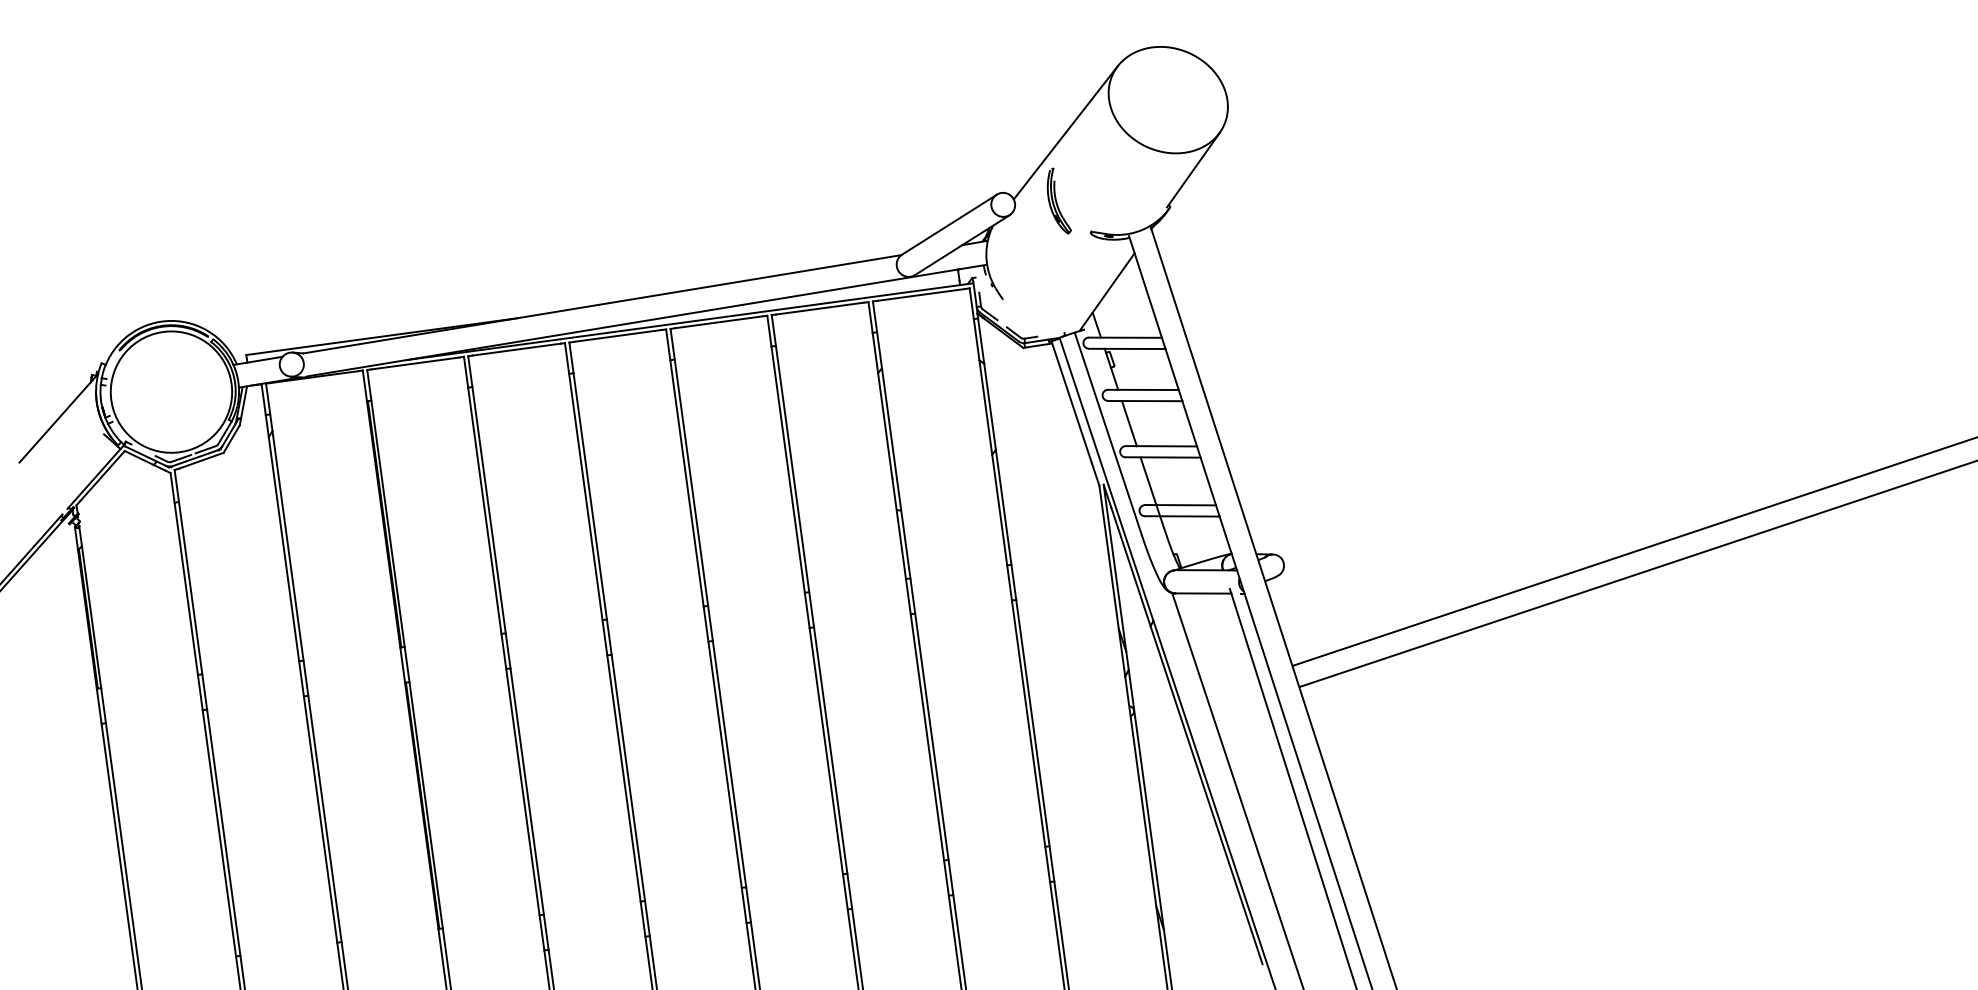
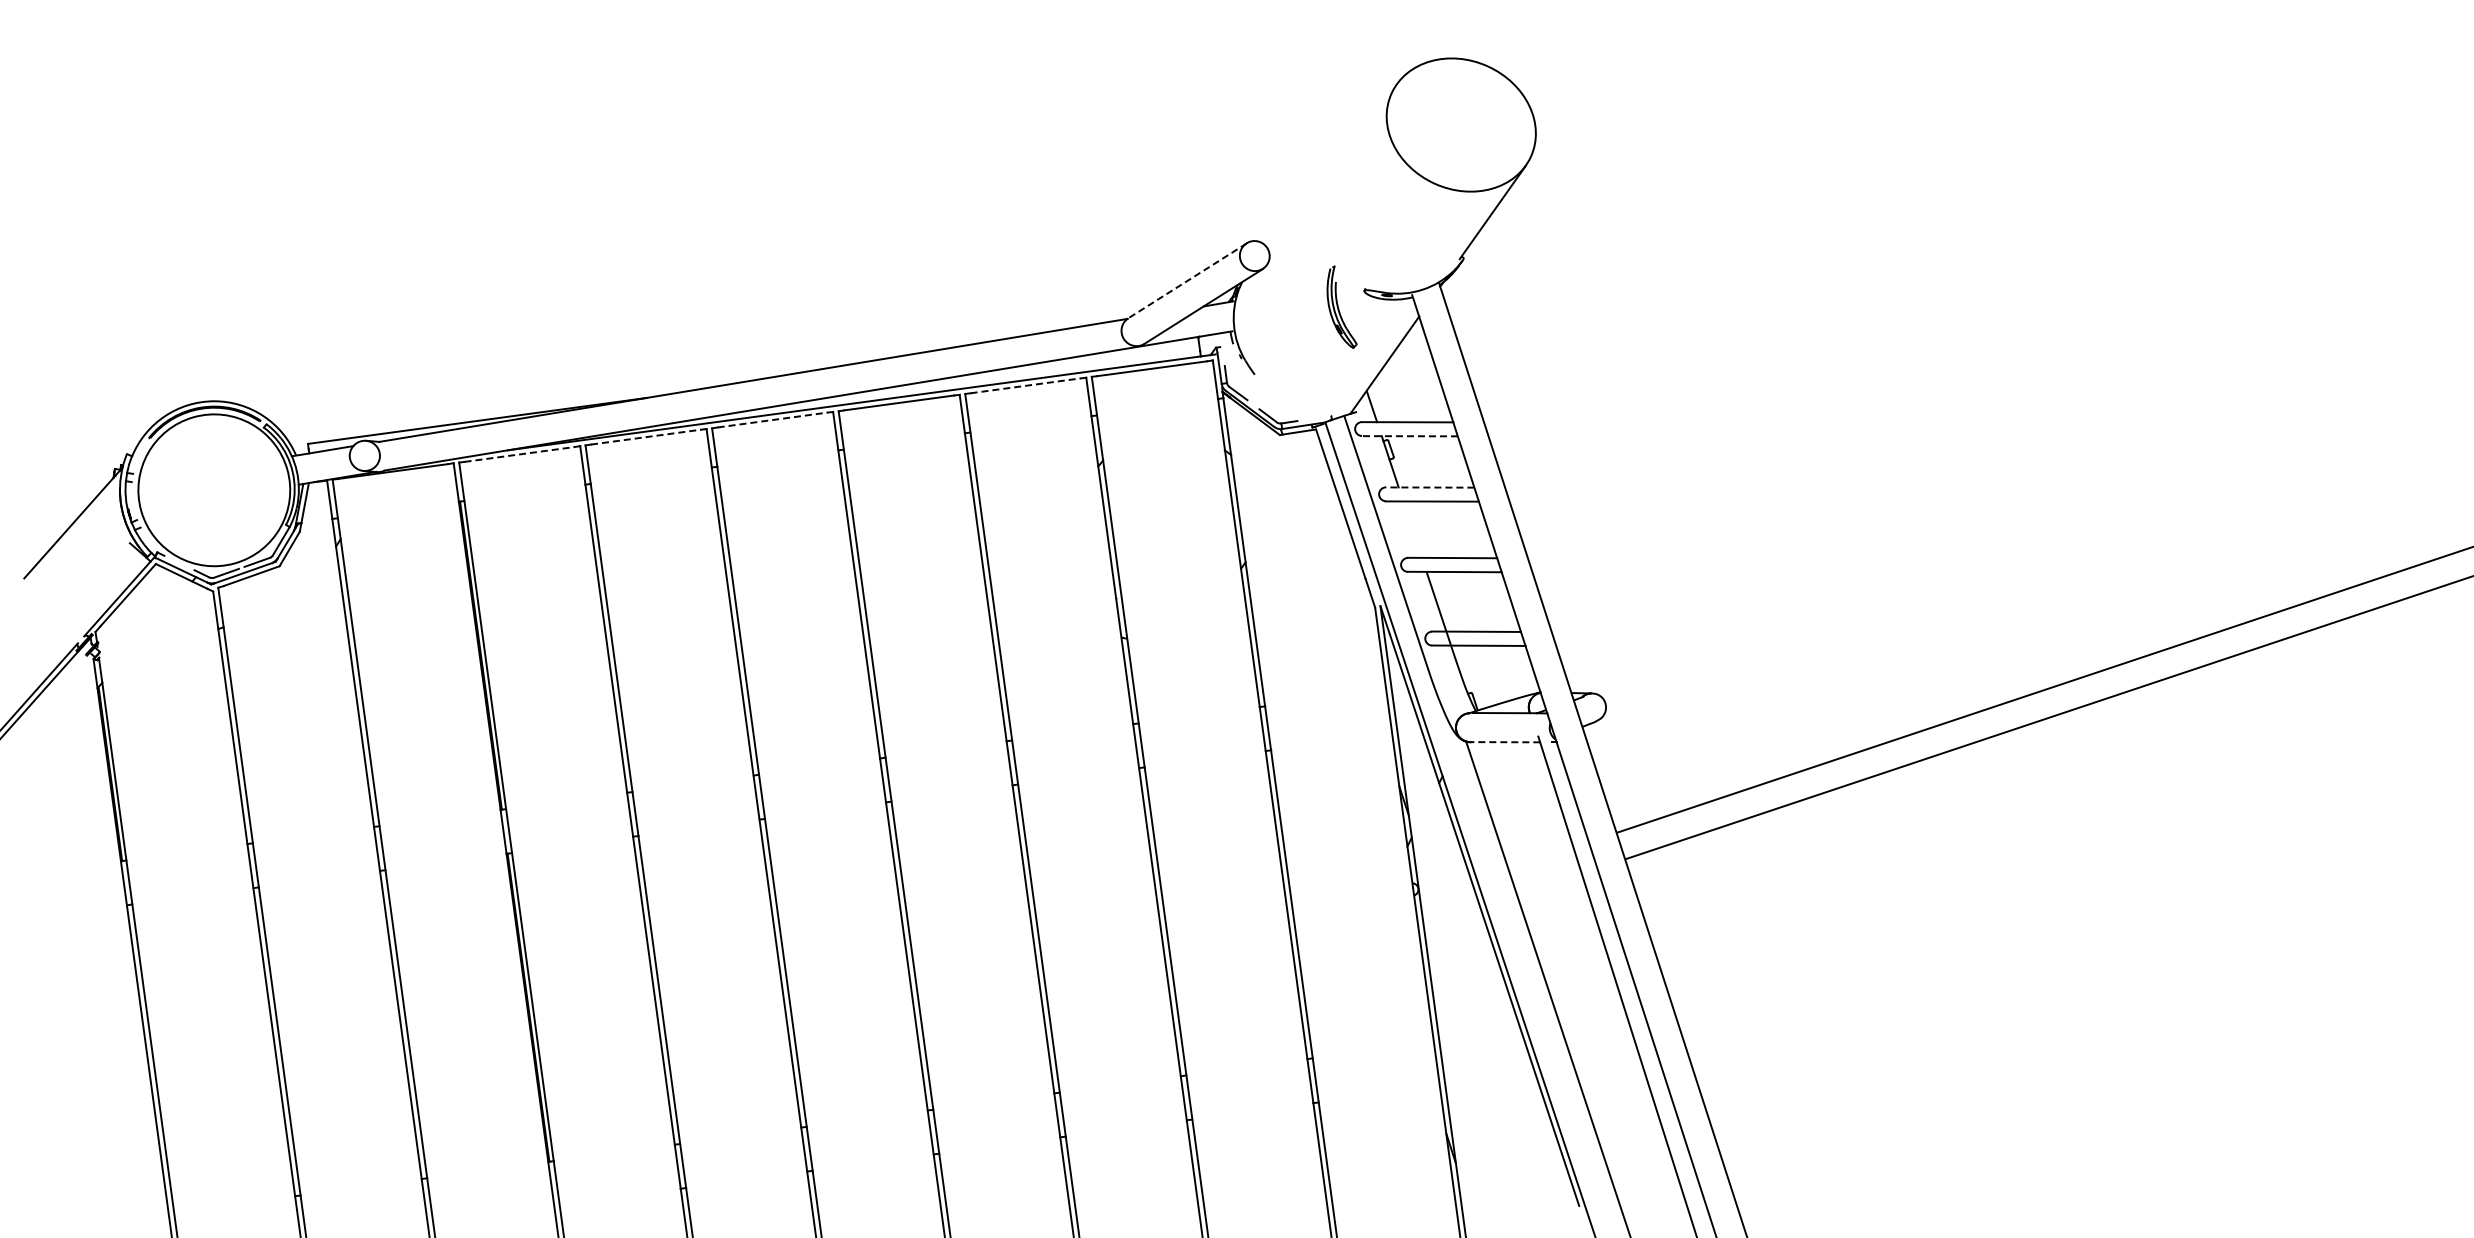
line: (1066, 132) -> (1333, 165), removed
part: (1058, 200) -> (1341, 306), moved
line: (949, 225) -> (1187, 281), solid -> dashed
line: (819, 308) -> (1025, 385), solid -> dashed
line: (618, 335) -> (773, 419), solid -> dashed
line: (516, 349) -> (646, 437), solid -> dashed
line: (1127, 349) -> (1410, 436), solid -> dashed
line: (415, 363) -> (519, 454), solid -> dashed
line: (1142, 389) -> (1429, 487), solid -> dashed
line: (1129, 423) -> (1412, 529), removed
line: (1203, 593) -> (1505, 742), solid -> dashed

